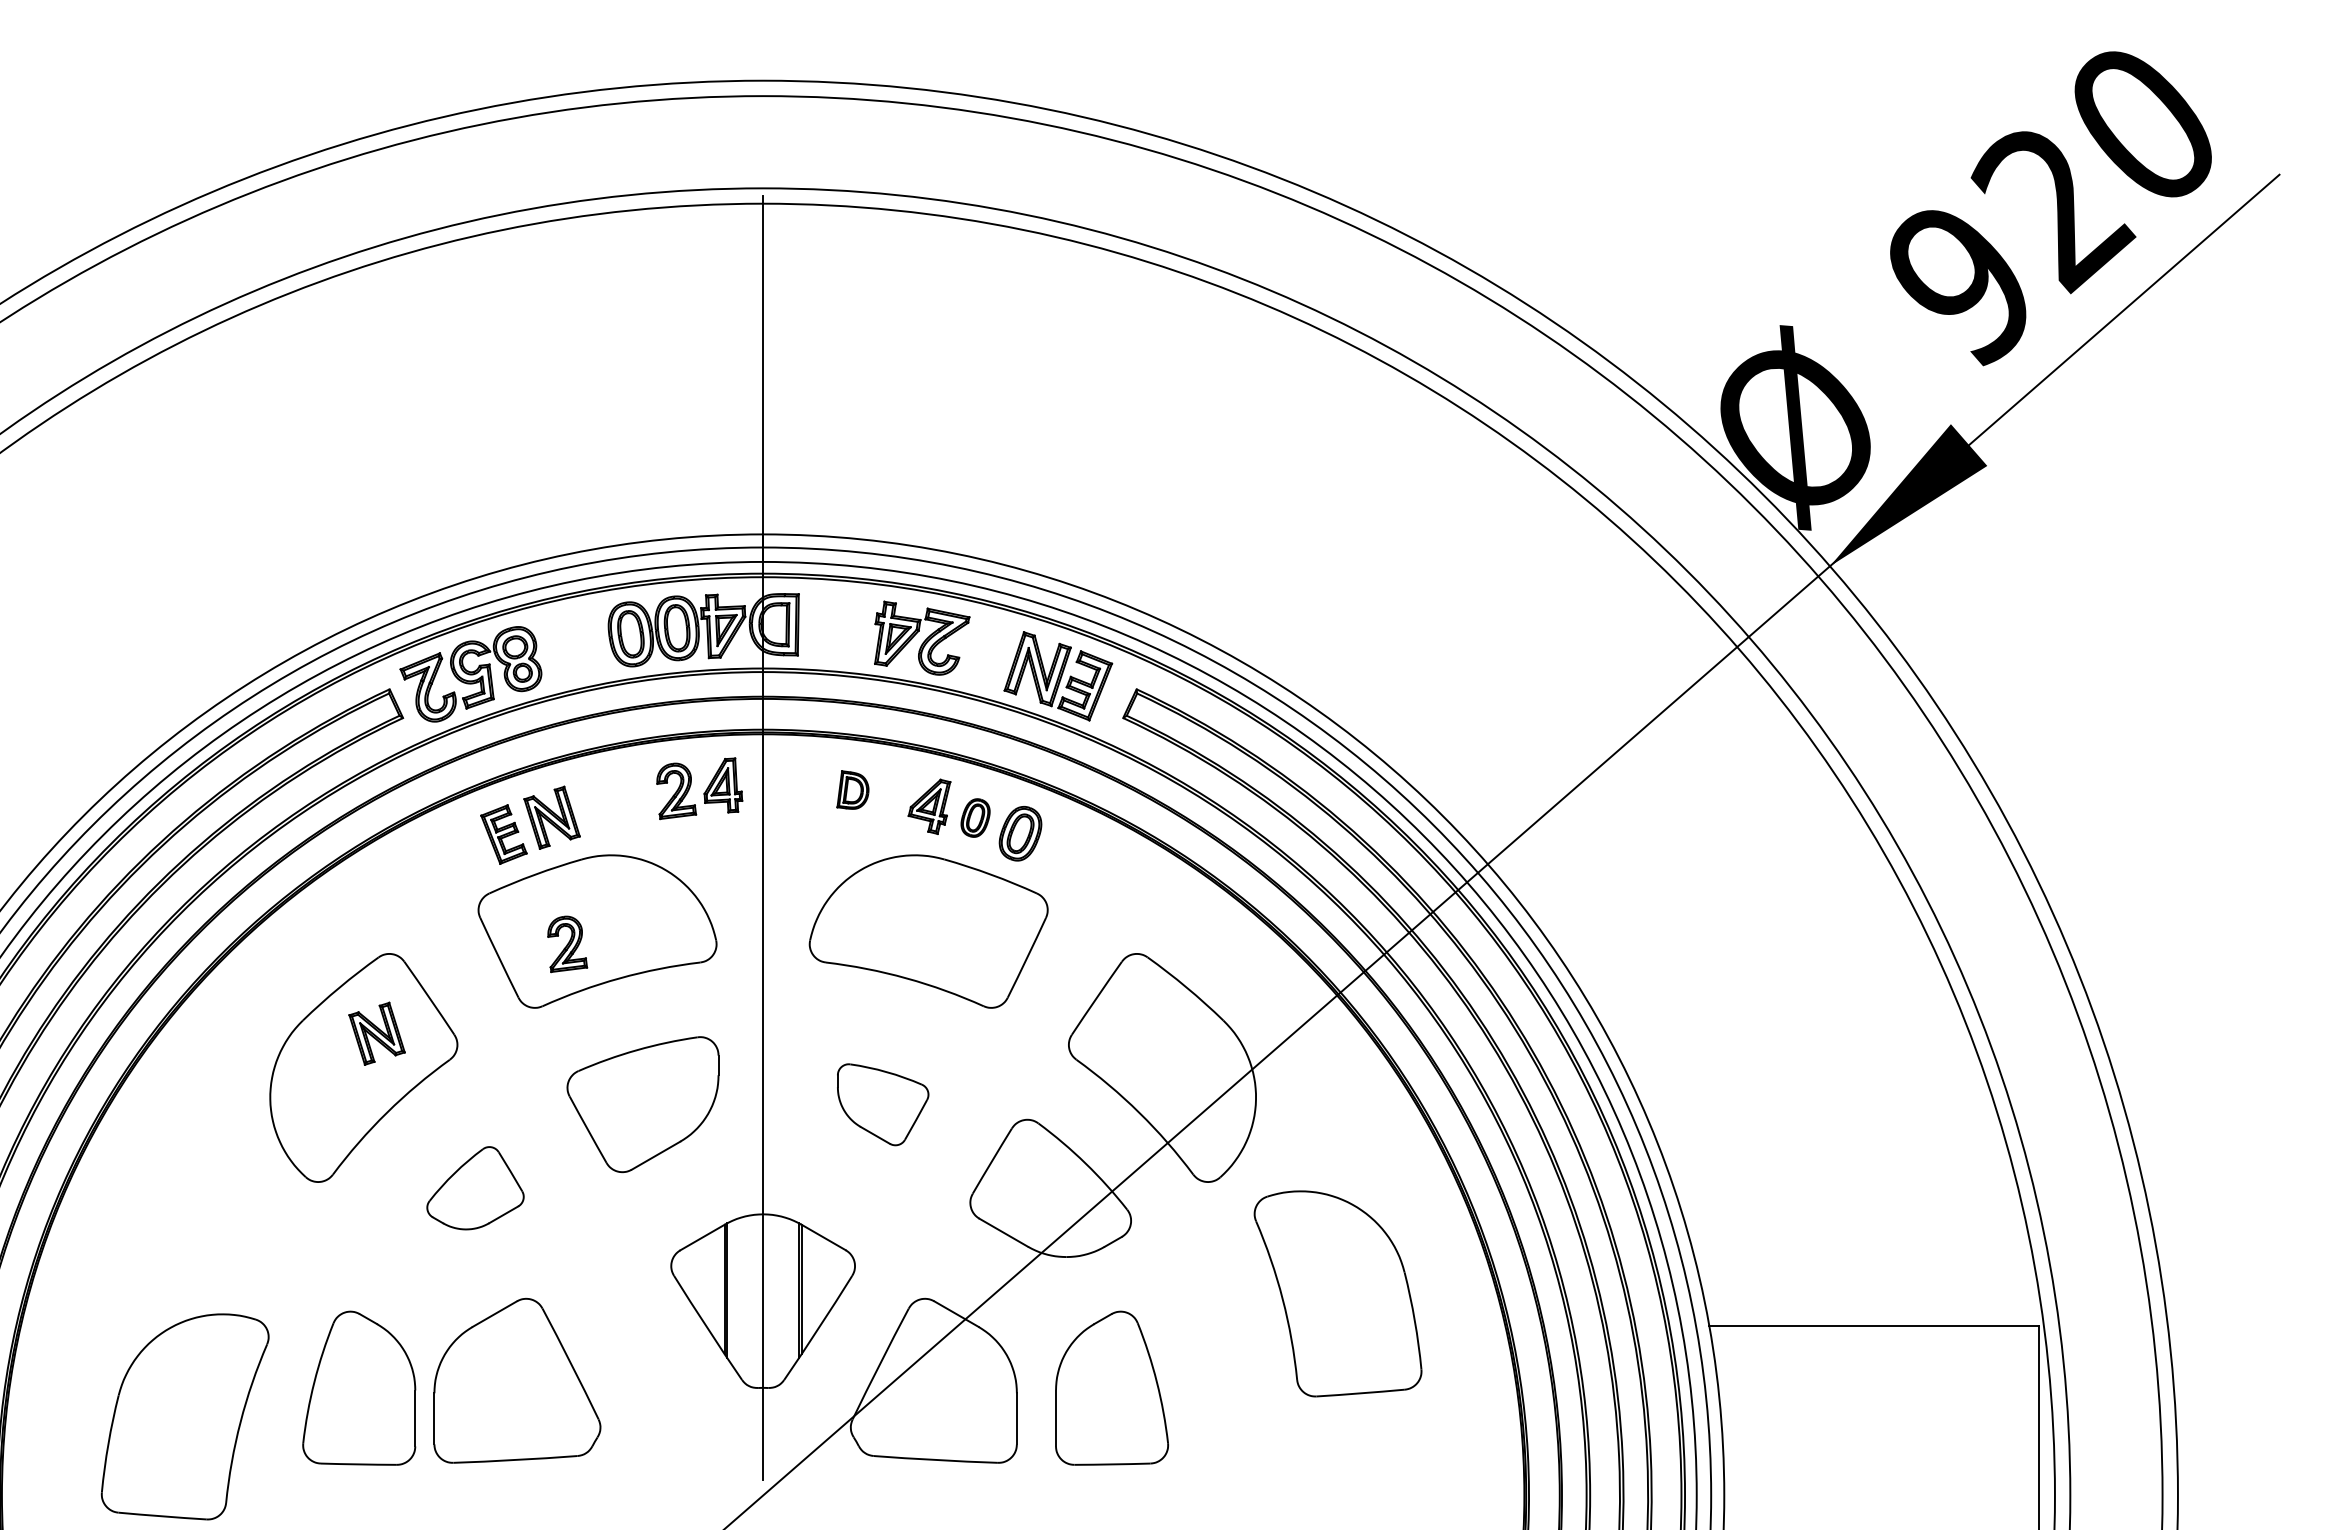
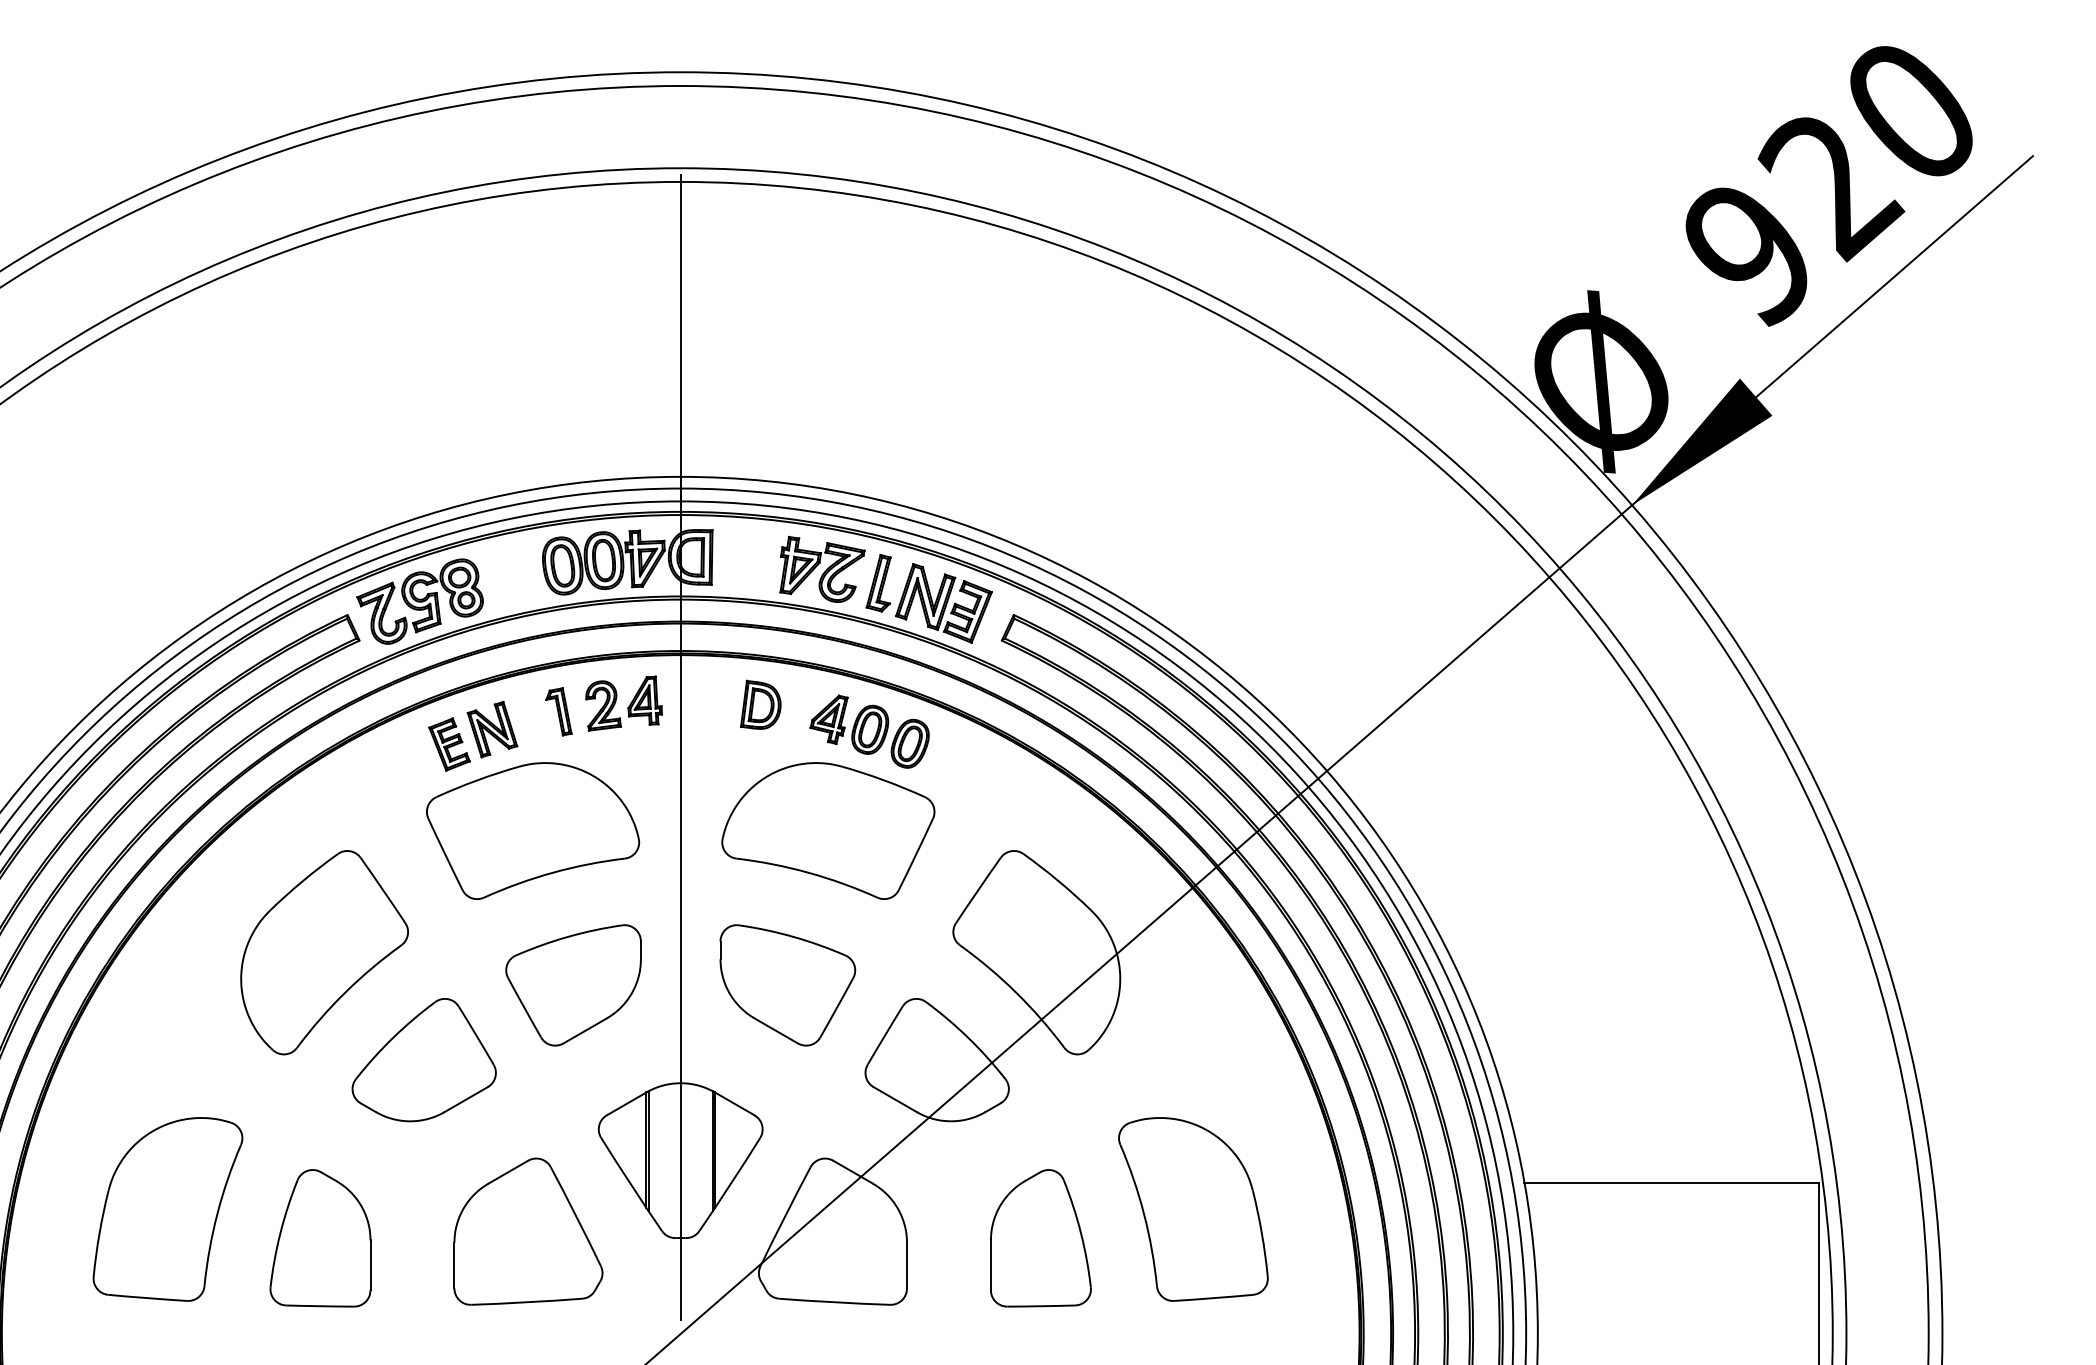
part: (984, 653) -> (878, 583), added
part: (852, 789) -> (760, 704), size x1.43
part: (626, 797) -> (558, 711), added
part: (975, 817) -> (870, 729), size x1.43
part: (567, 944) -> (506, 842), removed
part: (376, 1033) -> (335, 921), removed
part: (882, 1104) -> (787, 985), size x1.67
part: (475, 1187) -> (424, 1059), size x1.67
part: (1337, 1293) -> (1192, 1209), moved
part: (517, 1380) -> (528, 1231), moved
part: (1111, 1387) -> (1040, 1237), moved
part: (184, 1416) -> (167, 1209), moved

